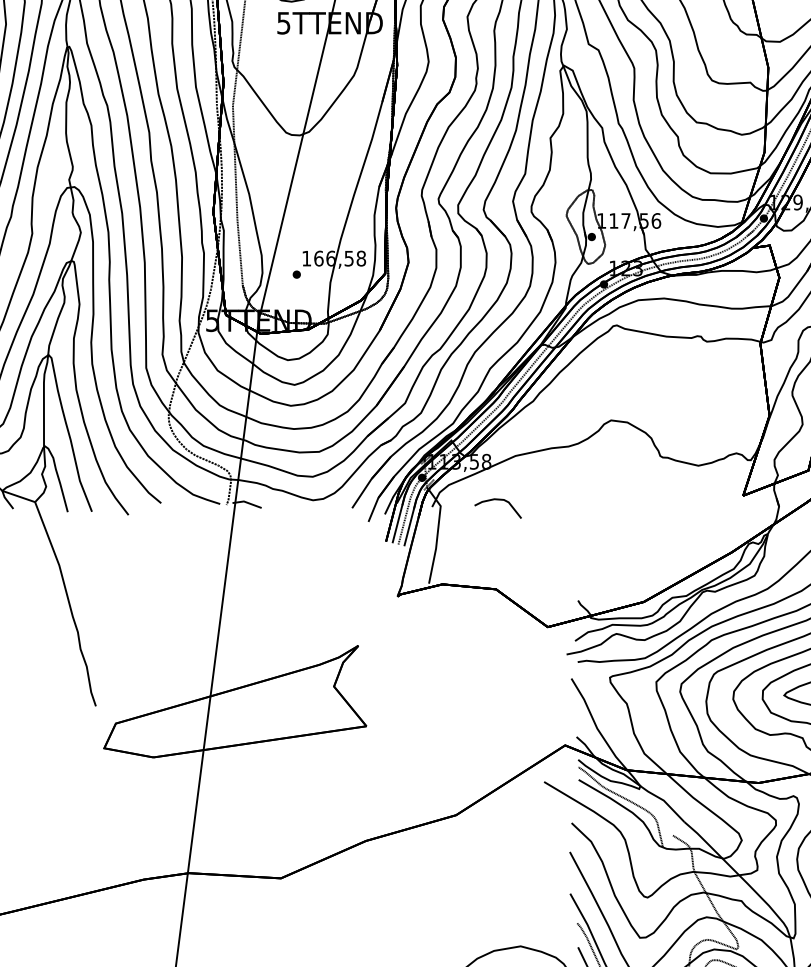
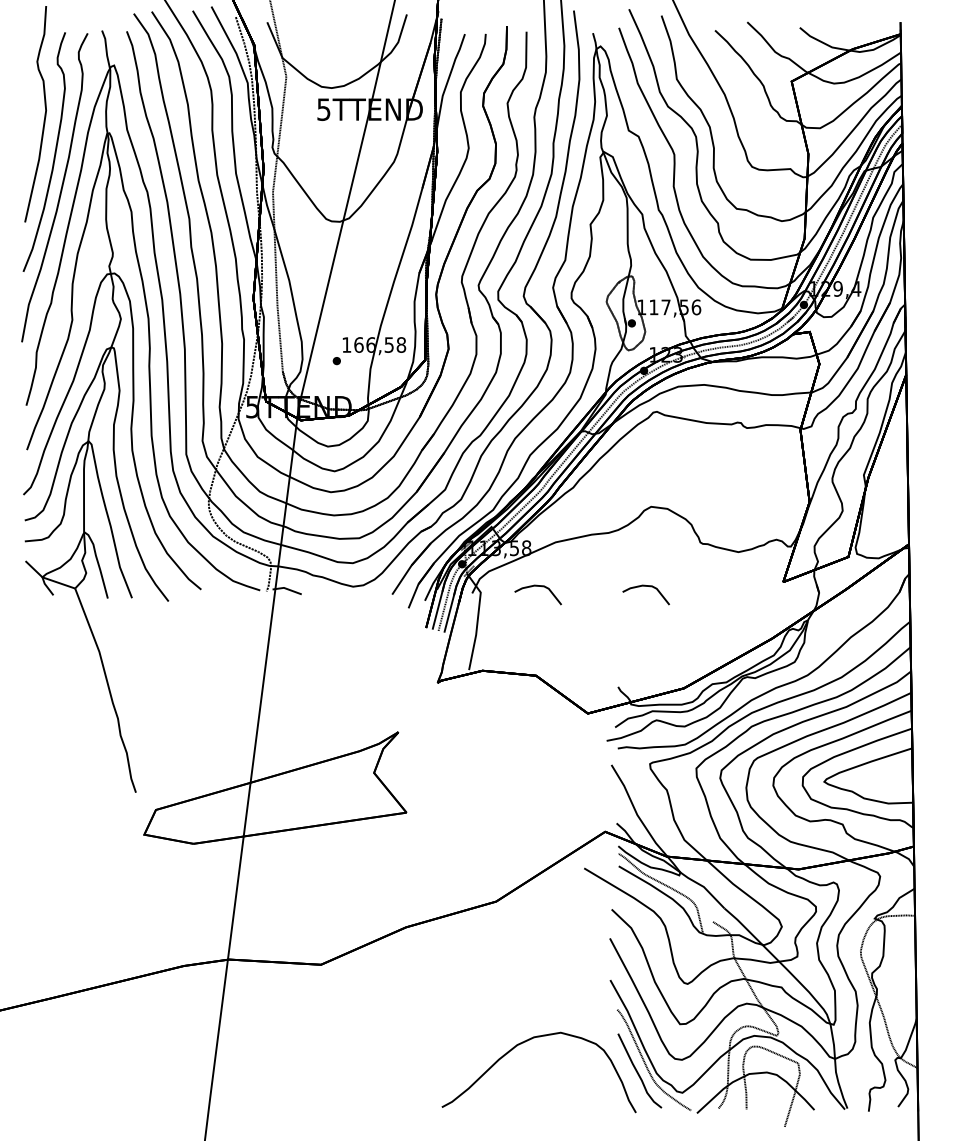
curve: (605, 500) -> (645, 586), added

